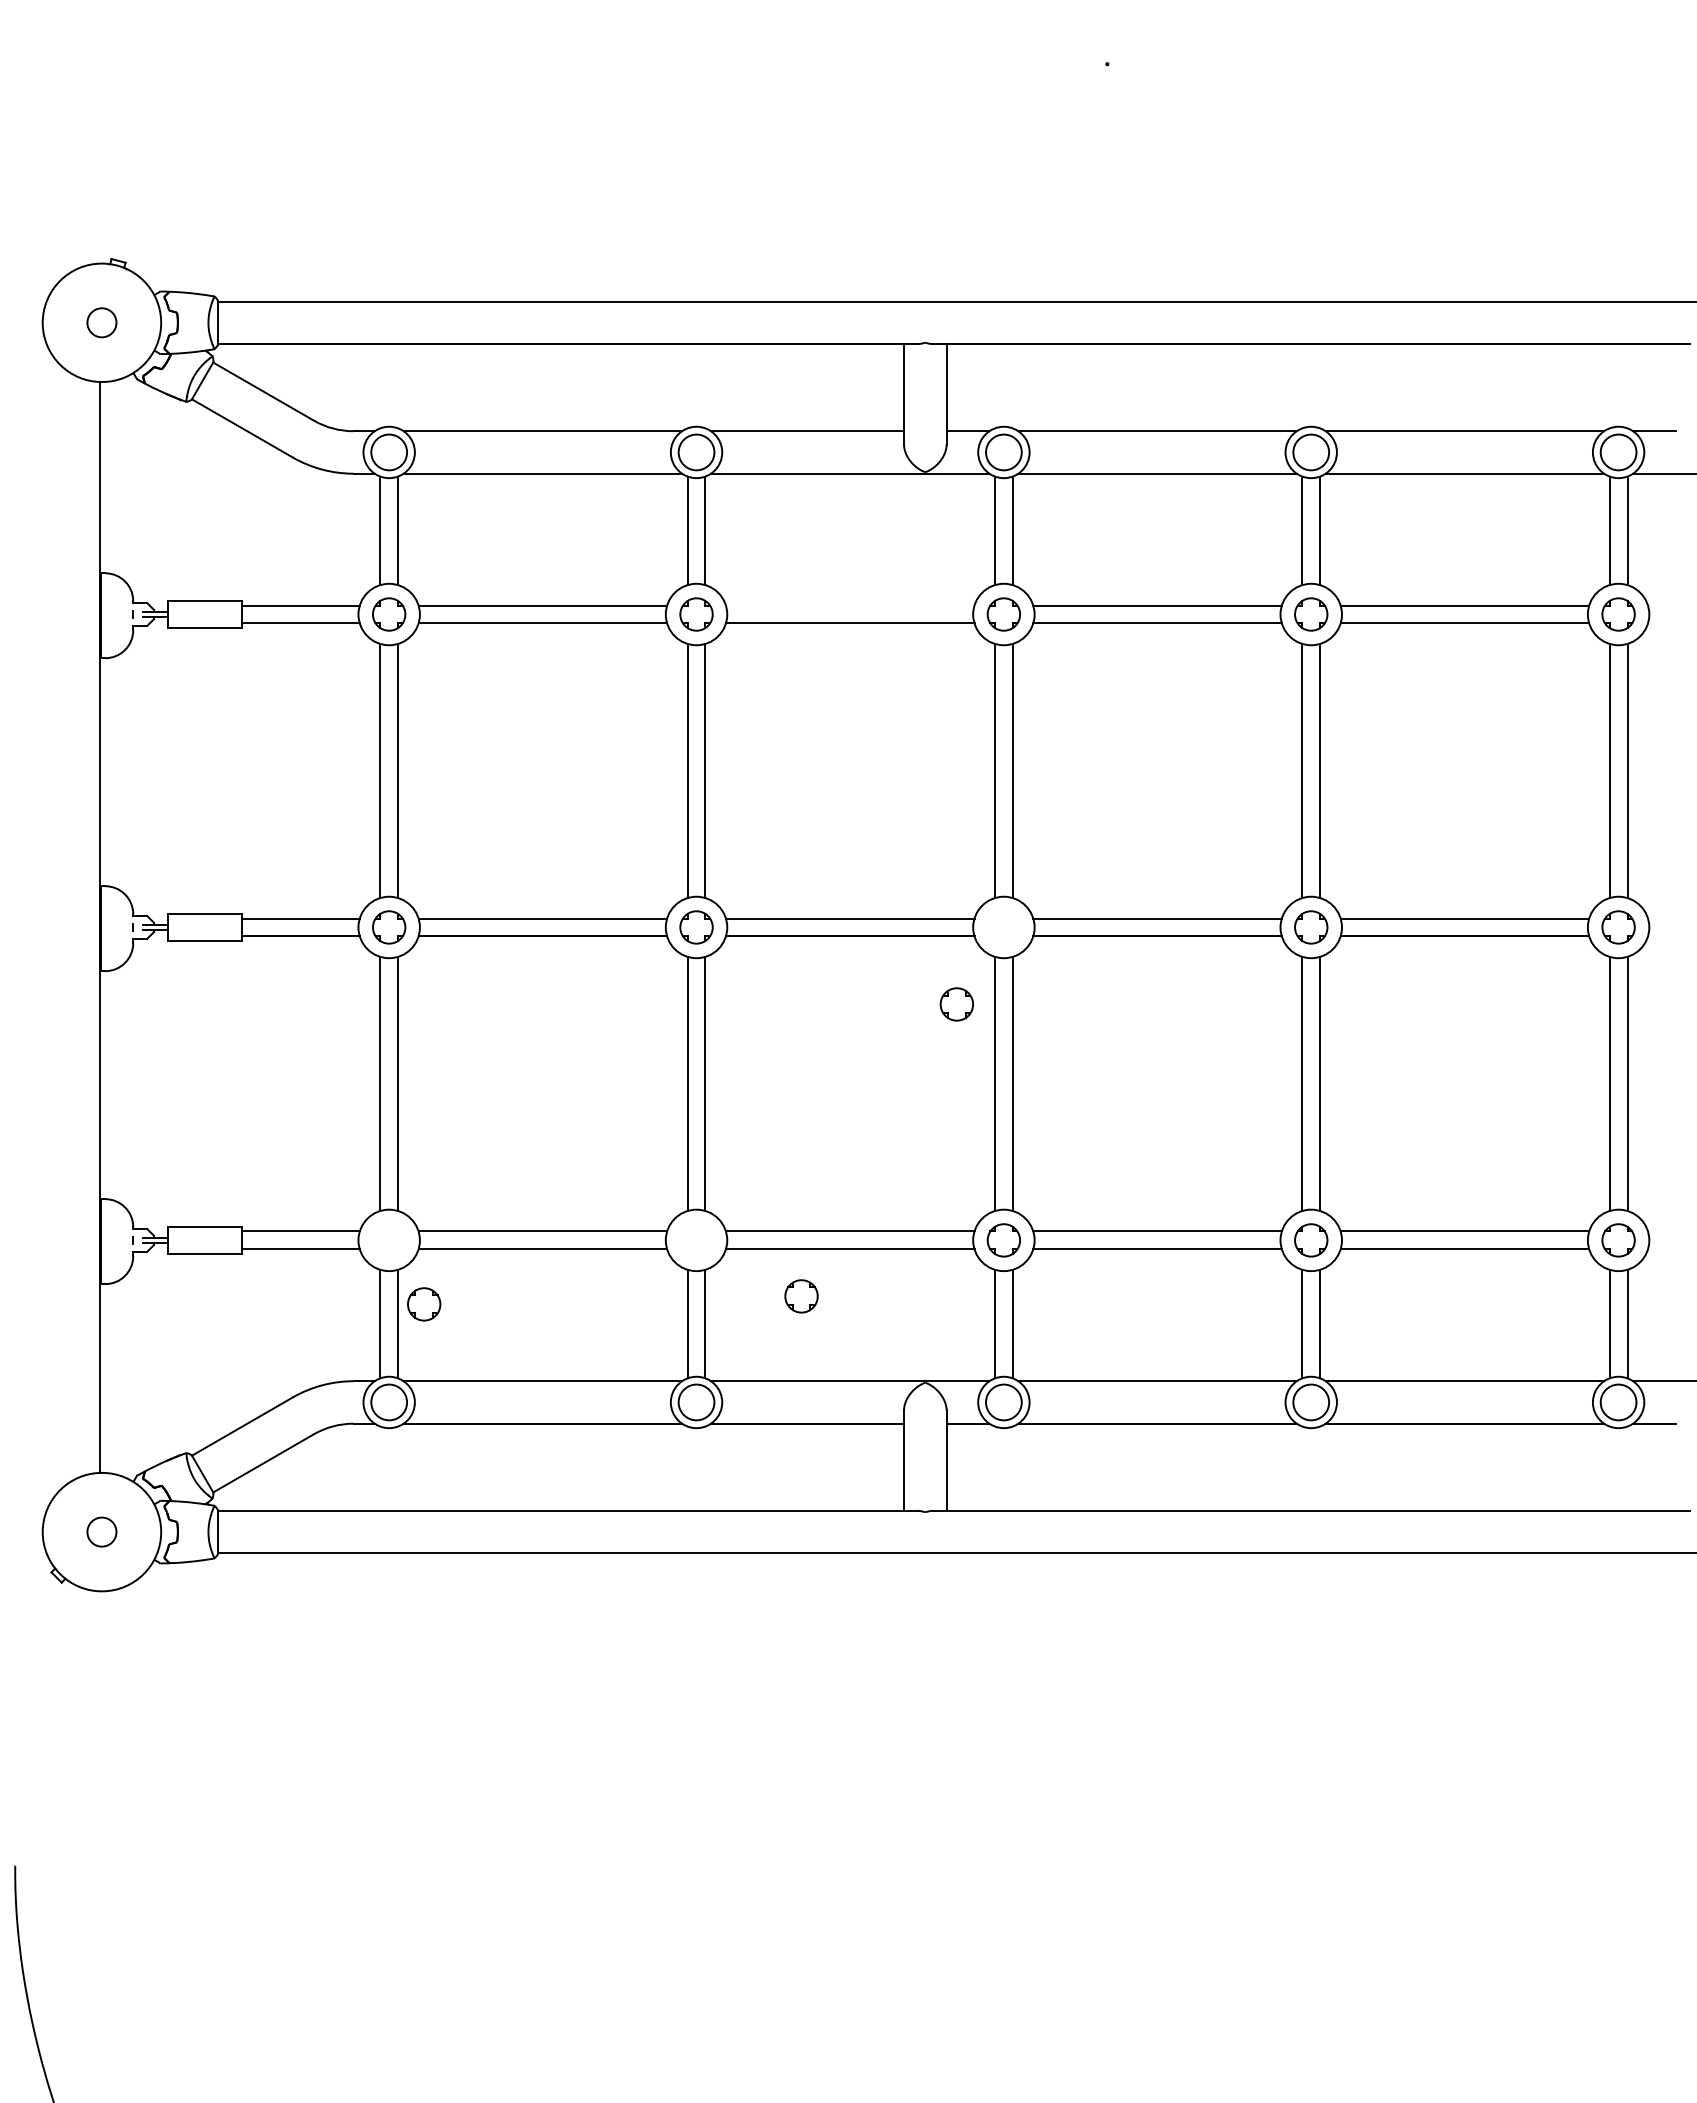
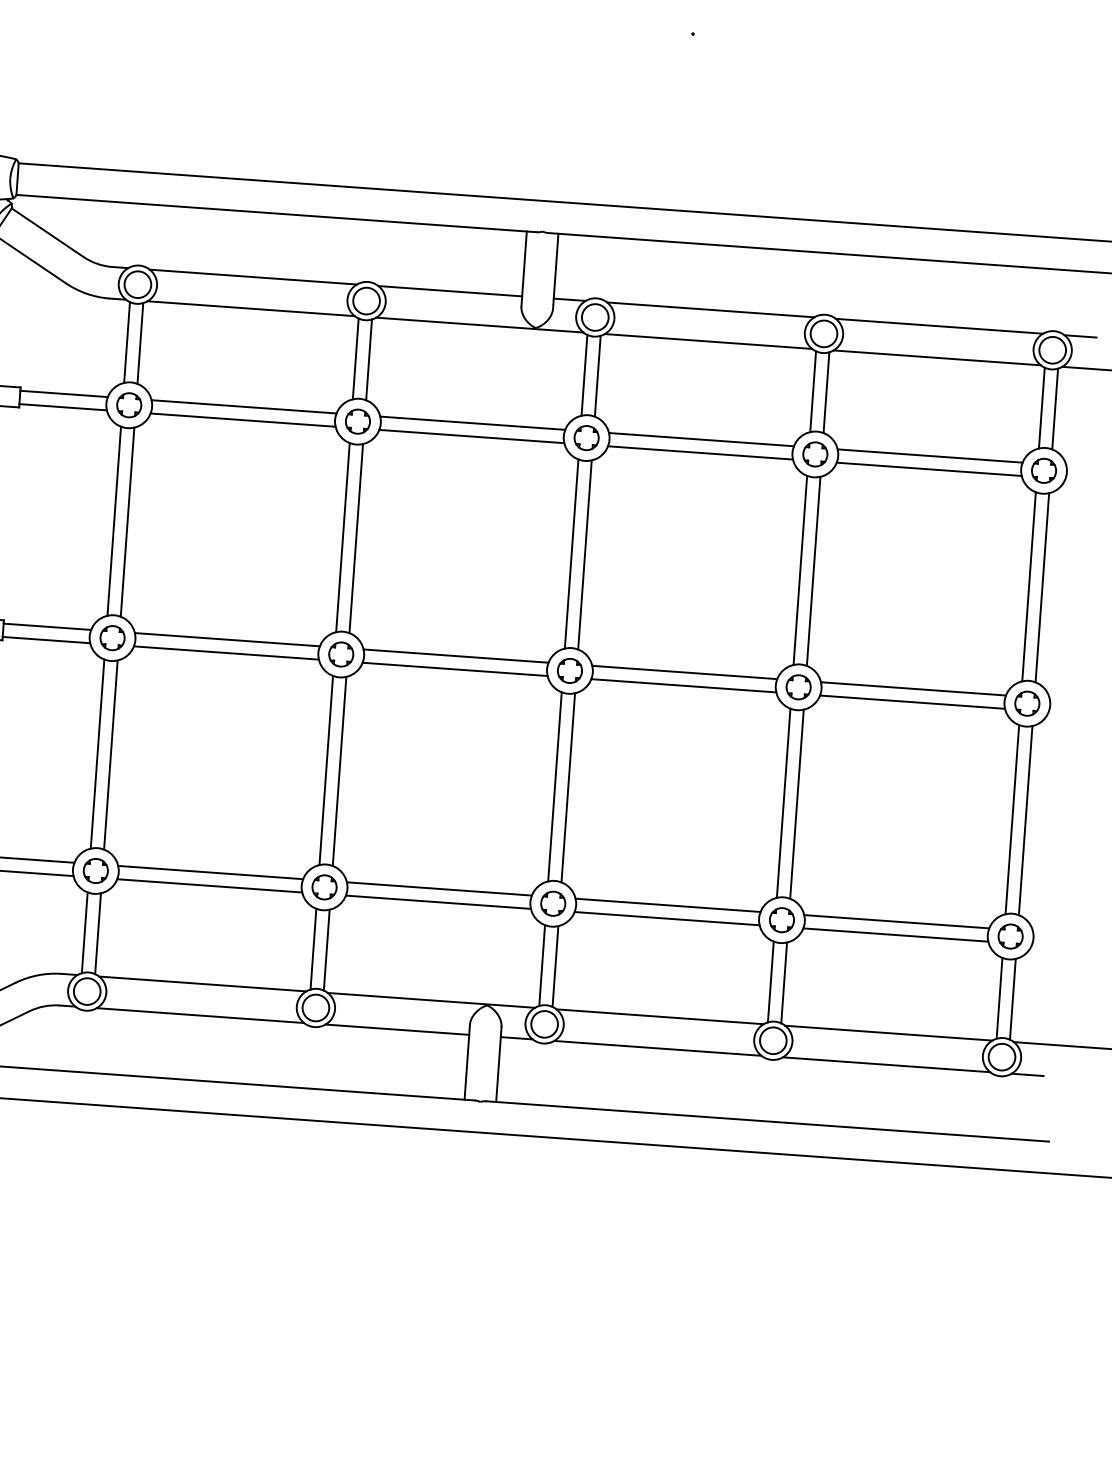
line: (849, 605) -> (472, 423), added
part: (956, 1004) -> (569, 670), moved
part: (801, 1296) -> (324, 887), moved
part: (424, 1304) -> (96, 871), moved

